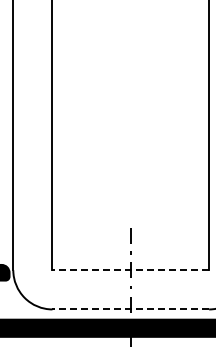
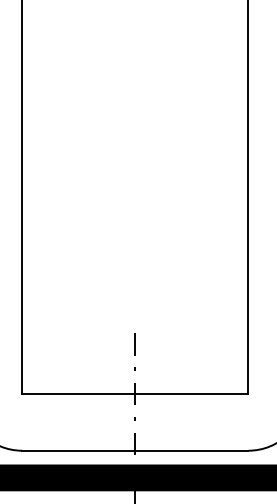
line: (130, 270) -> (134, 394), dashed -> solid
line: (130, 309) -> (134, 450), dashed -> solid

